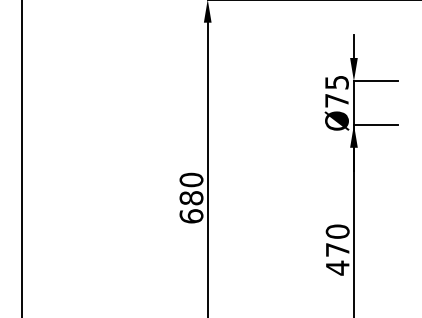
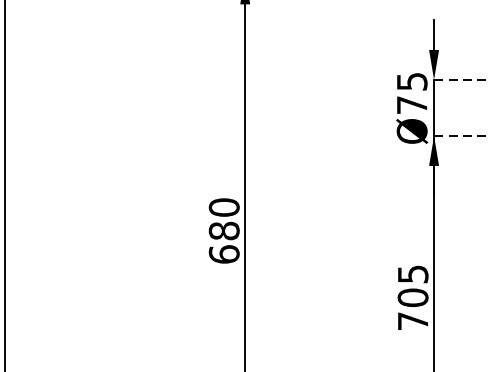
line: (375, 81) -> (461, 80), solid -> dashed
line: (375, 124) -> (461, 135), solid -> dashed
text: (337, 249) -> (412, 297), 470 -> 705

